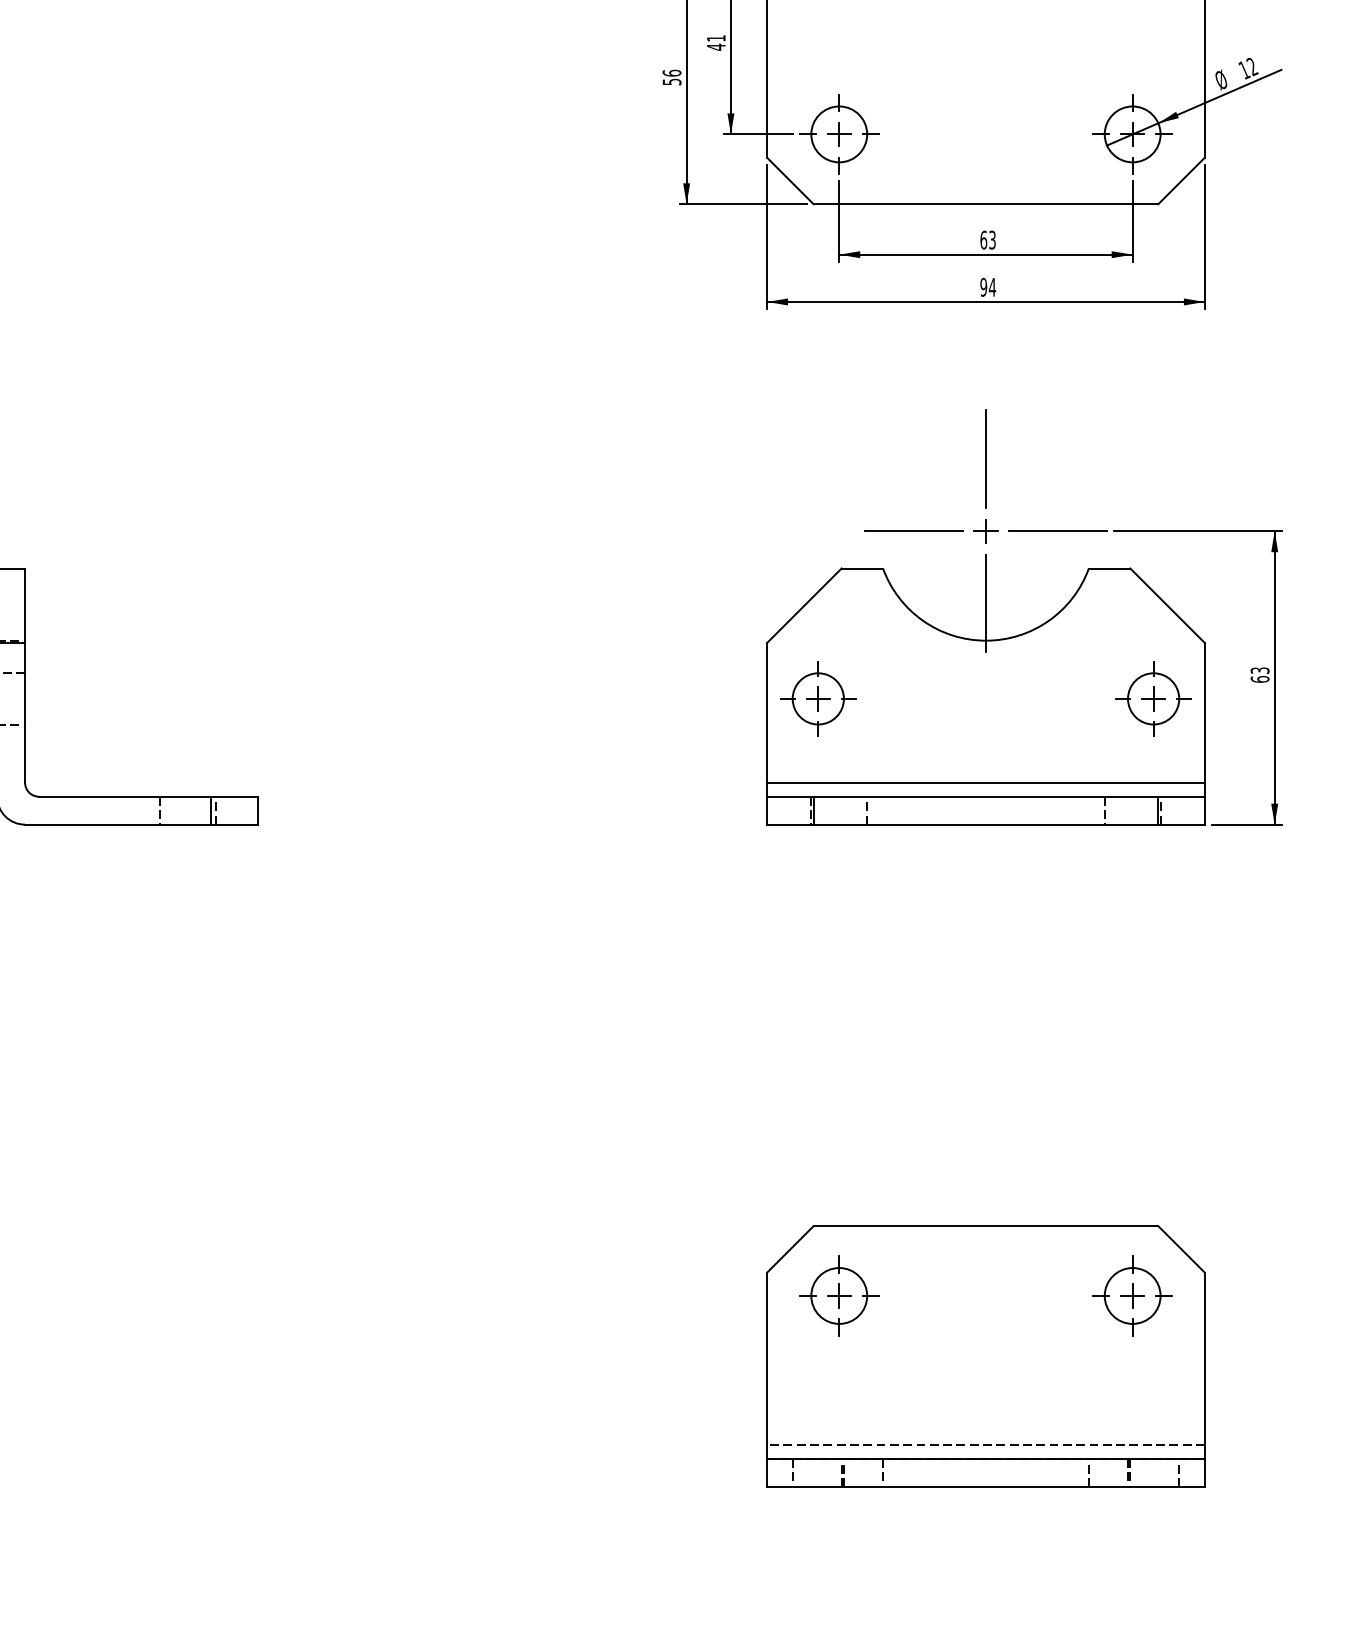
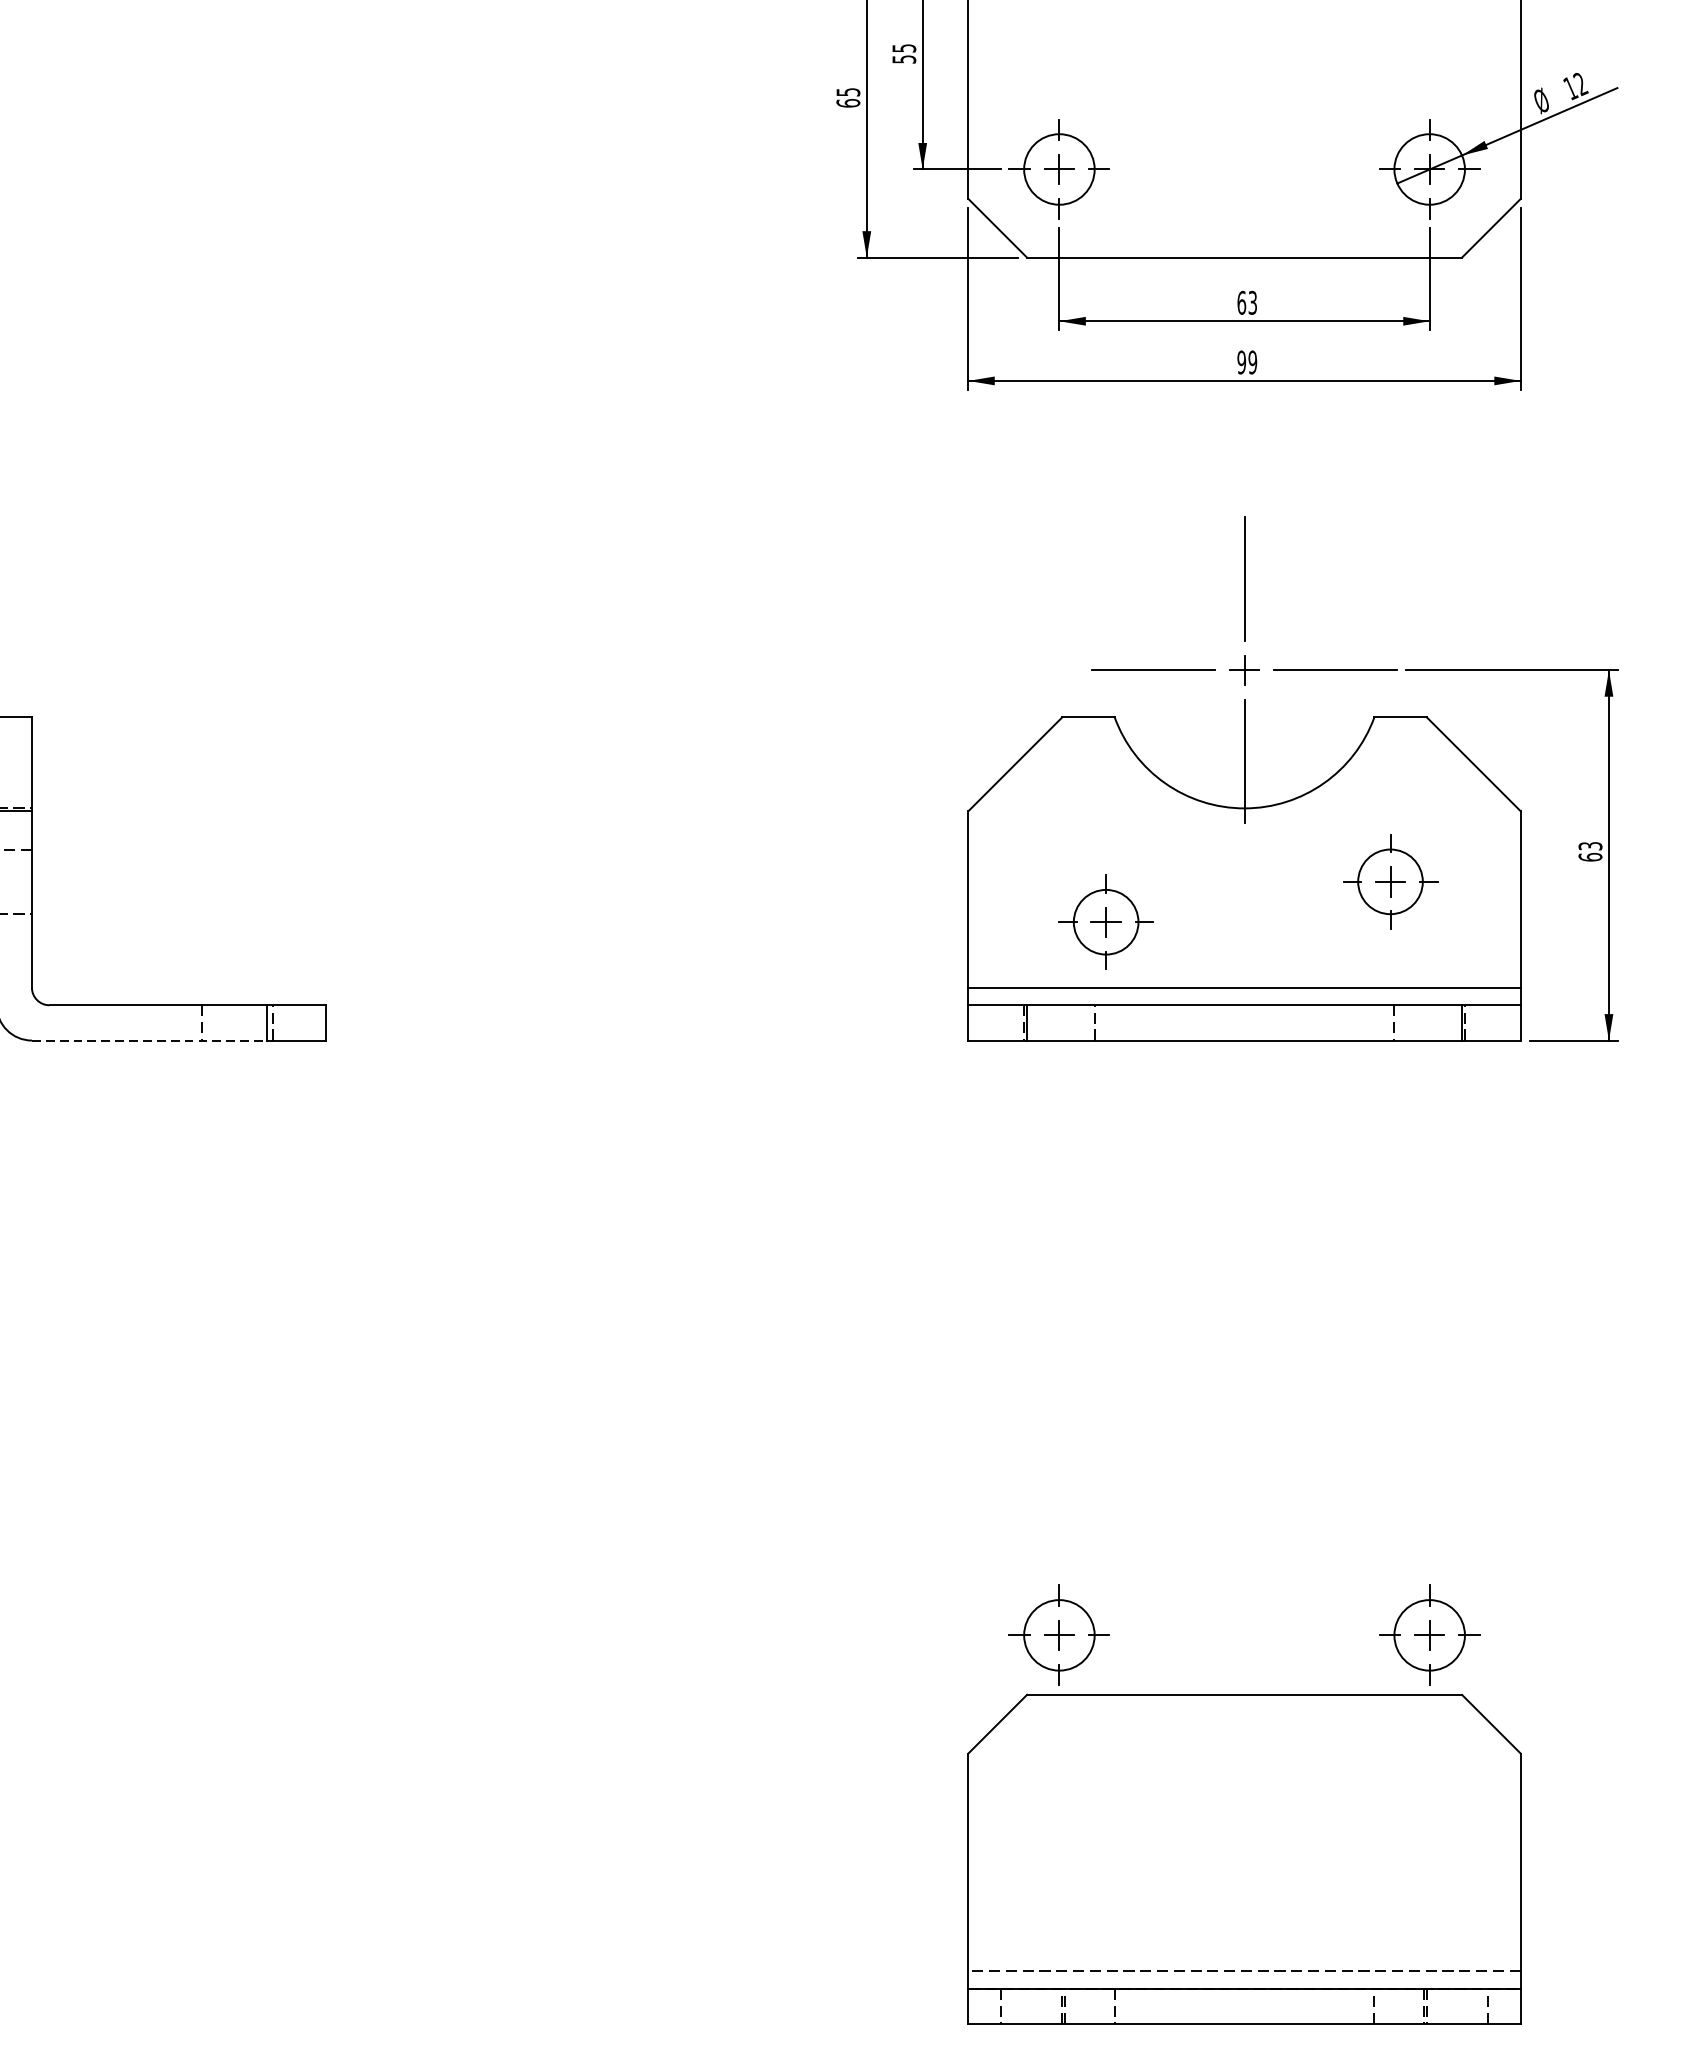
text: (716, 42) -> (904, 53), 41 -> 55
text: (671, 77) -> (847, 97), 56 -> 65
text: (992, 286) -> (1252, 361), 94 -> 99
part: (818, 698) -> (1106, 921), moved
part: (1153, 698) -> (1390, 881), moved
line: (118, 824) -> (149, 1040), solid -> dashed
part: (985, 1356) -> (1243, 1859), moved

